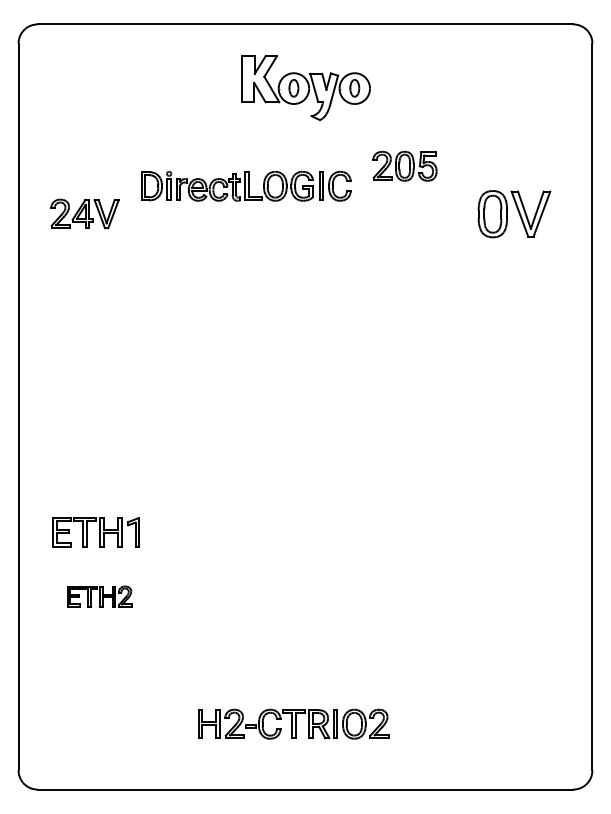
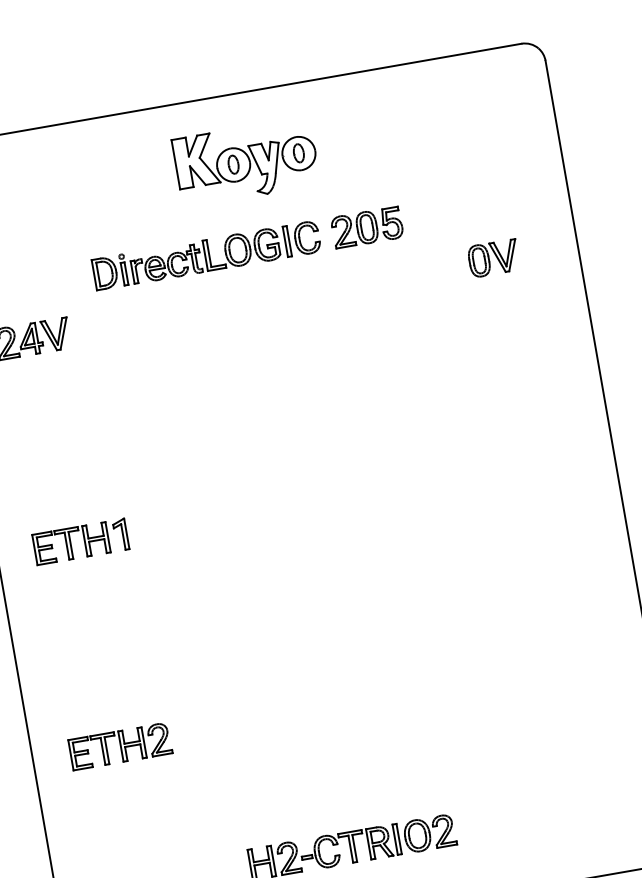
part: (246, 185) -> (206, 254), moved
part: (514, 213) -> (493, 257), size x0.62
part: (95, 532) -> (80, 542), moved
part: (99, 596) -> (120, 746), size x1.43

